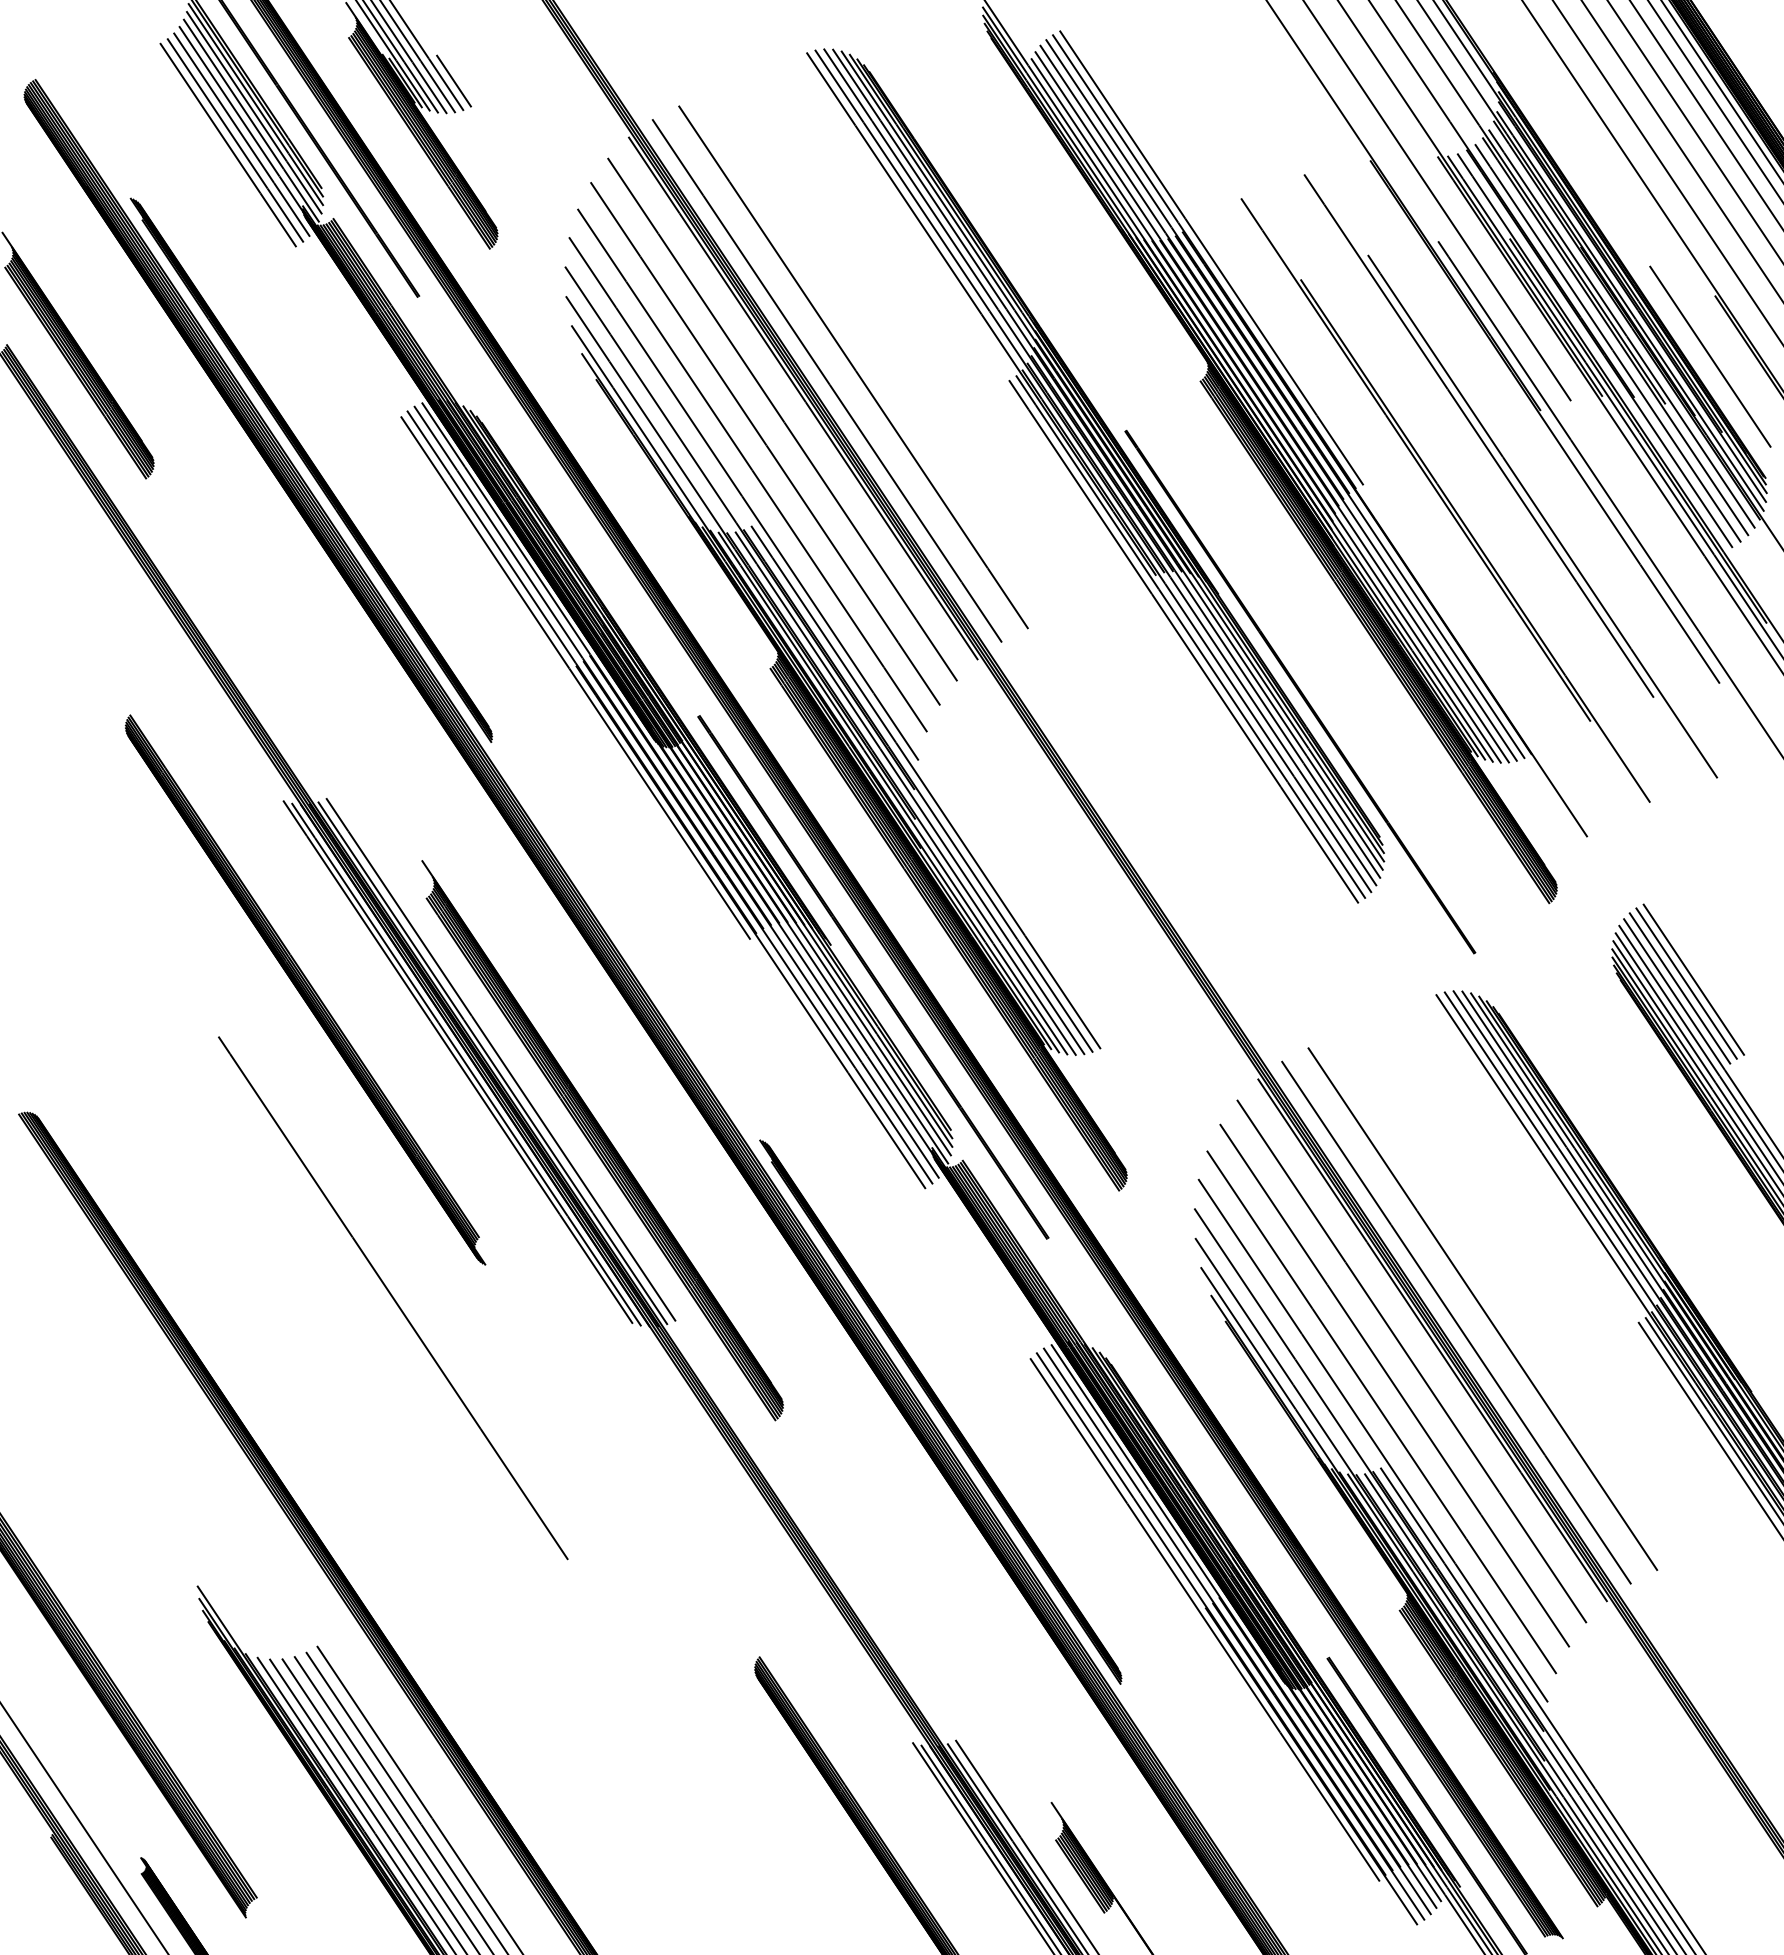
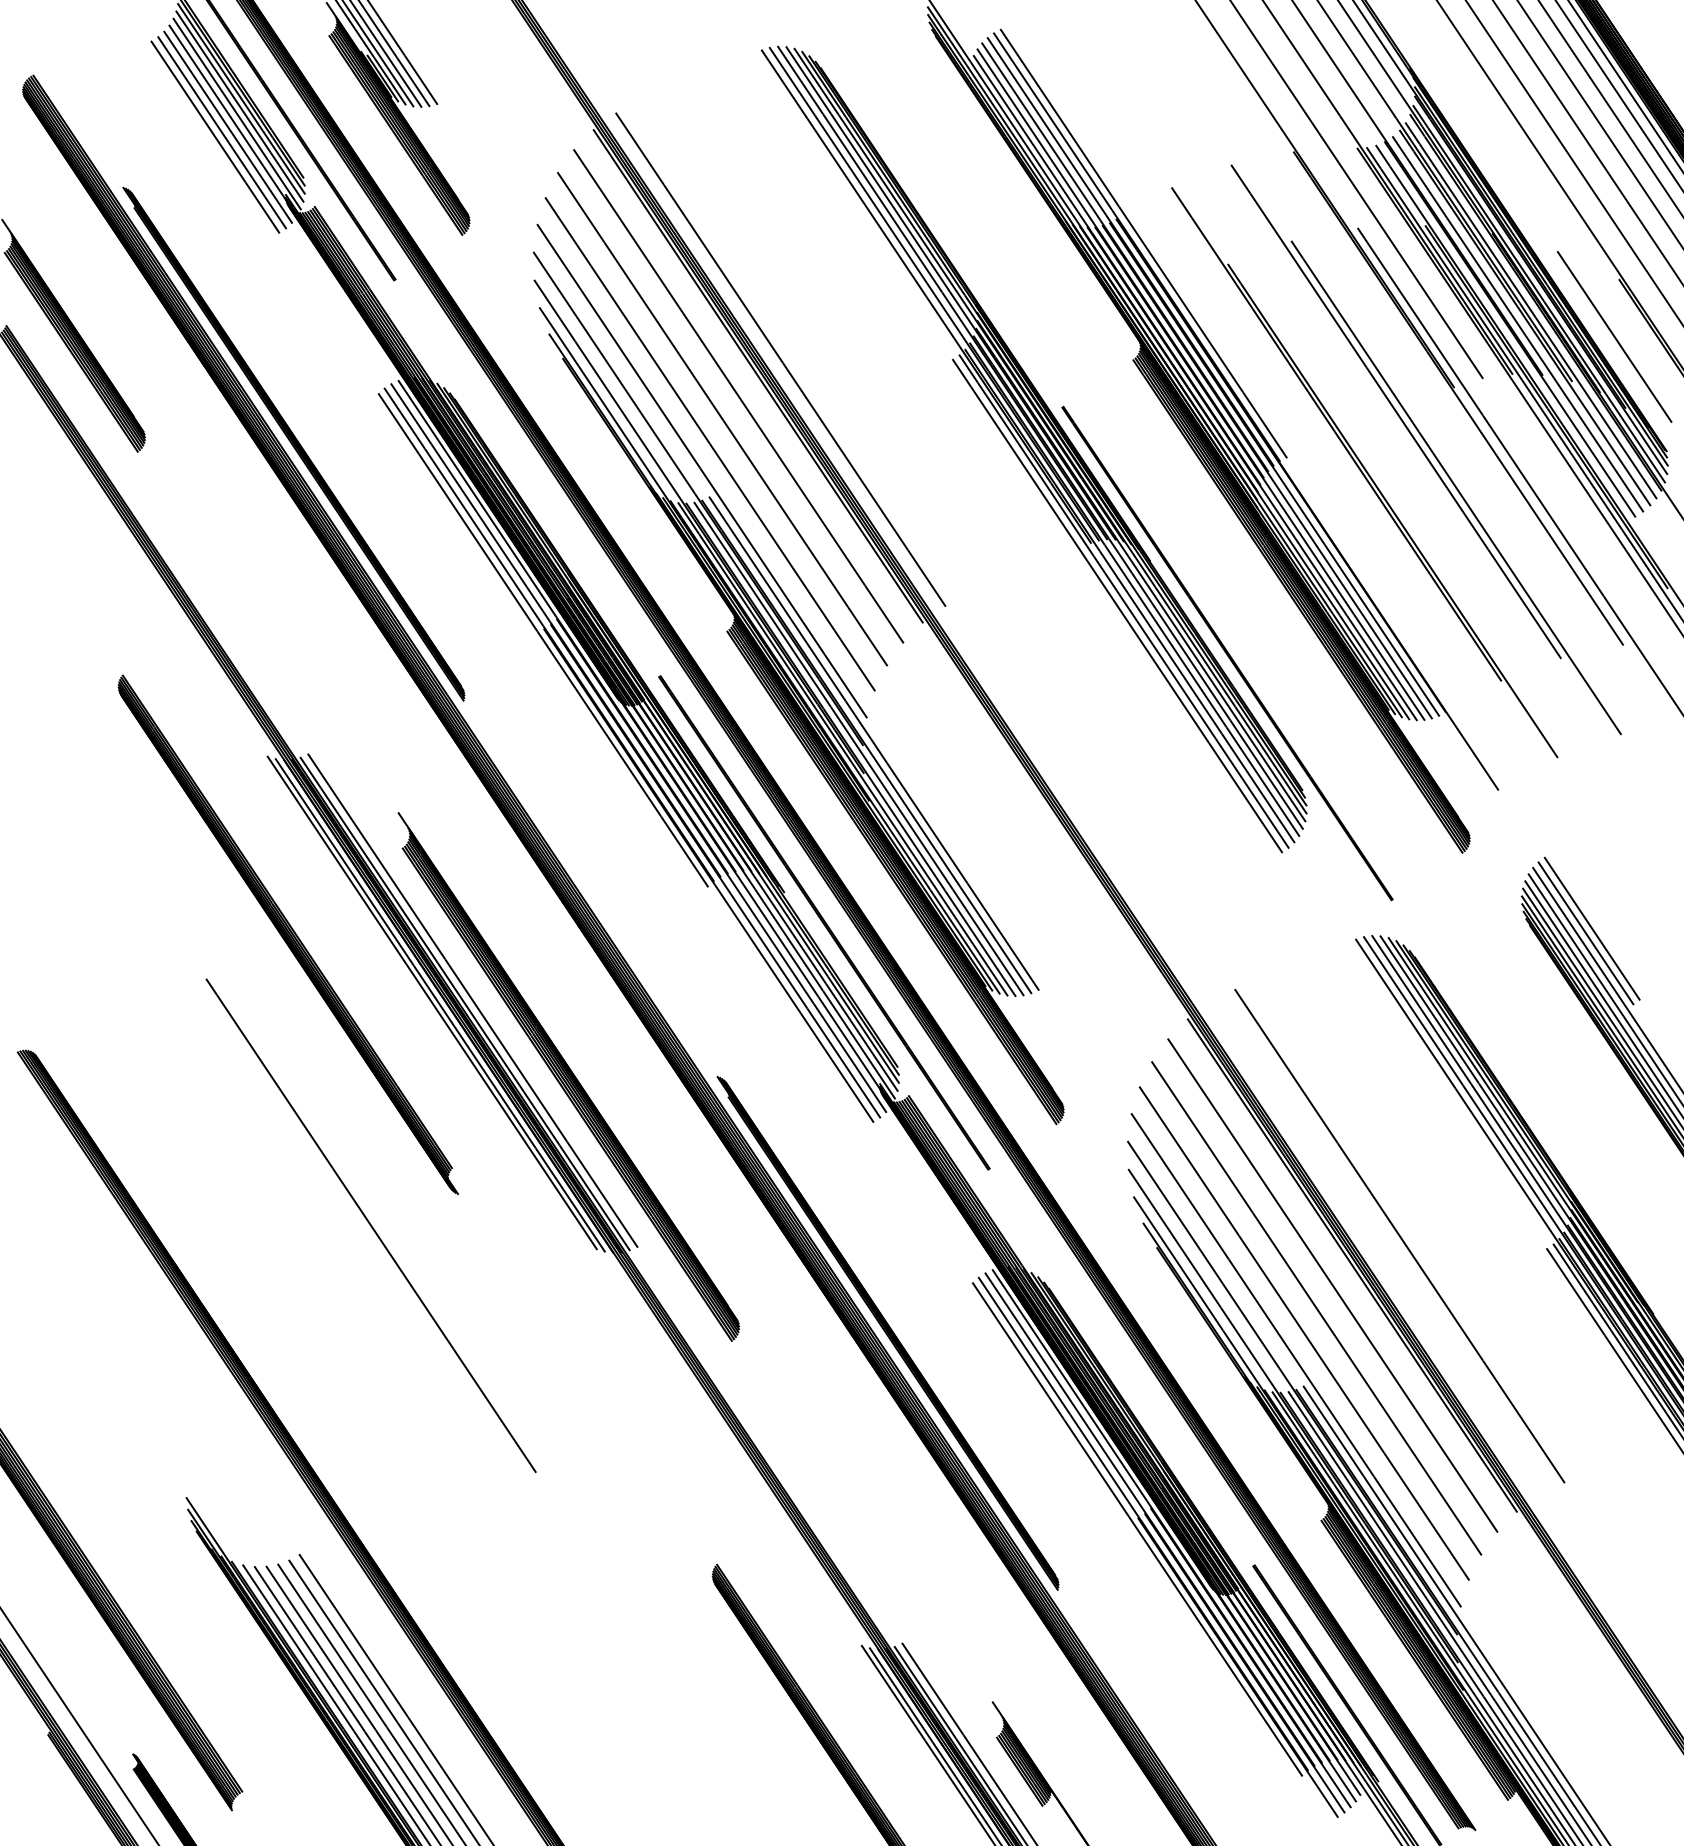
line: (454, 80) -> (428, 76), removed
line: (853, 366) -> (805, 346), removed
line: (1693, 979) -> (1598, 924), removed
line: (1456, 1322) -> (1374, 1248), removed

